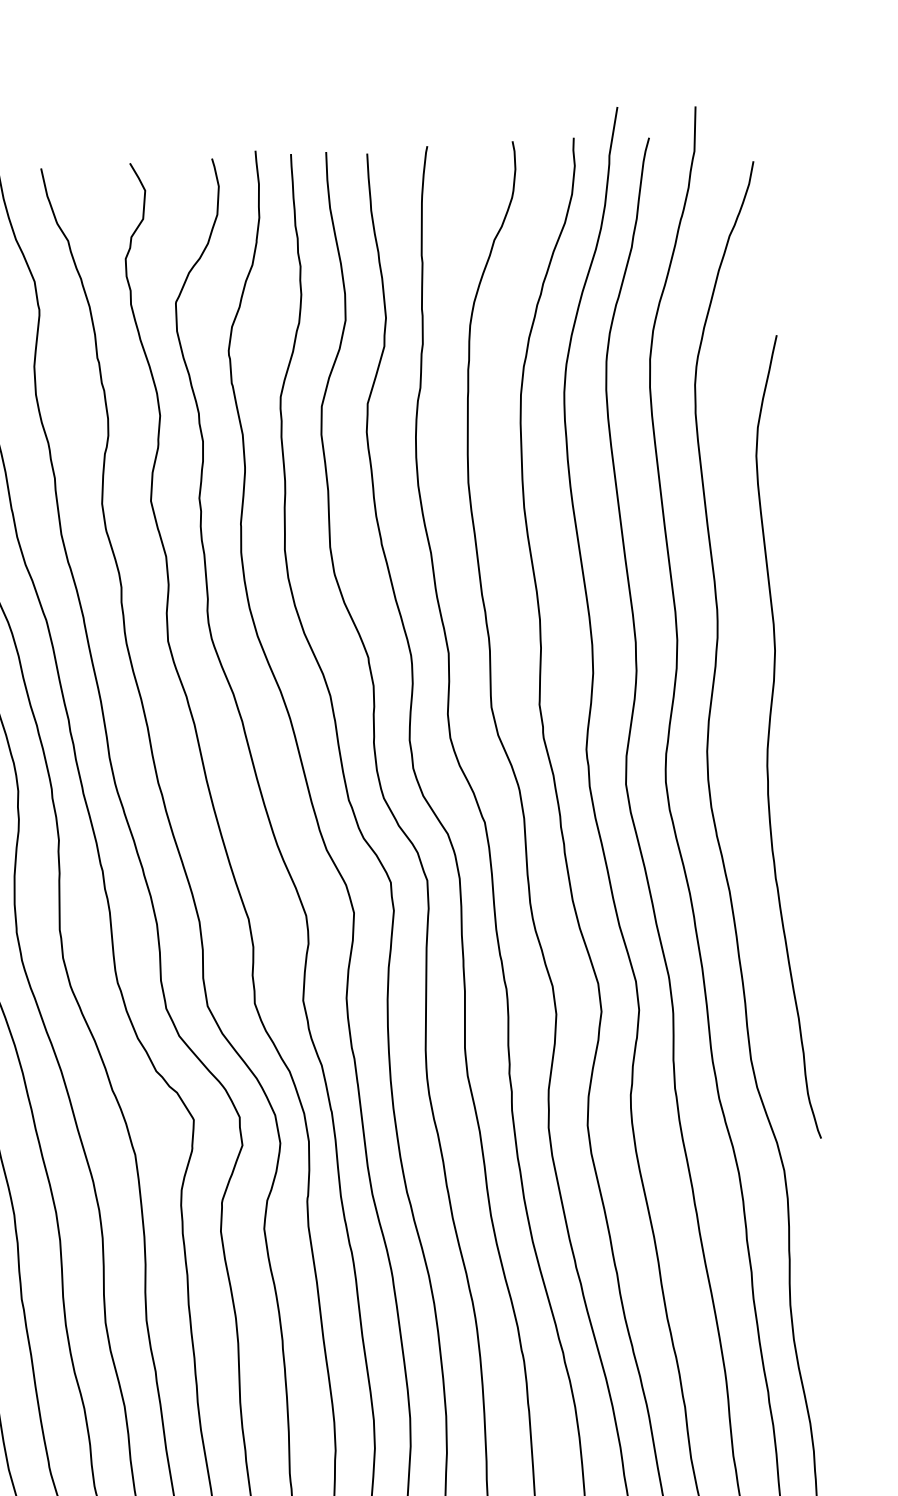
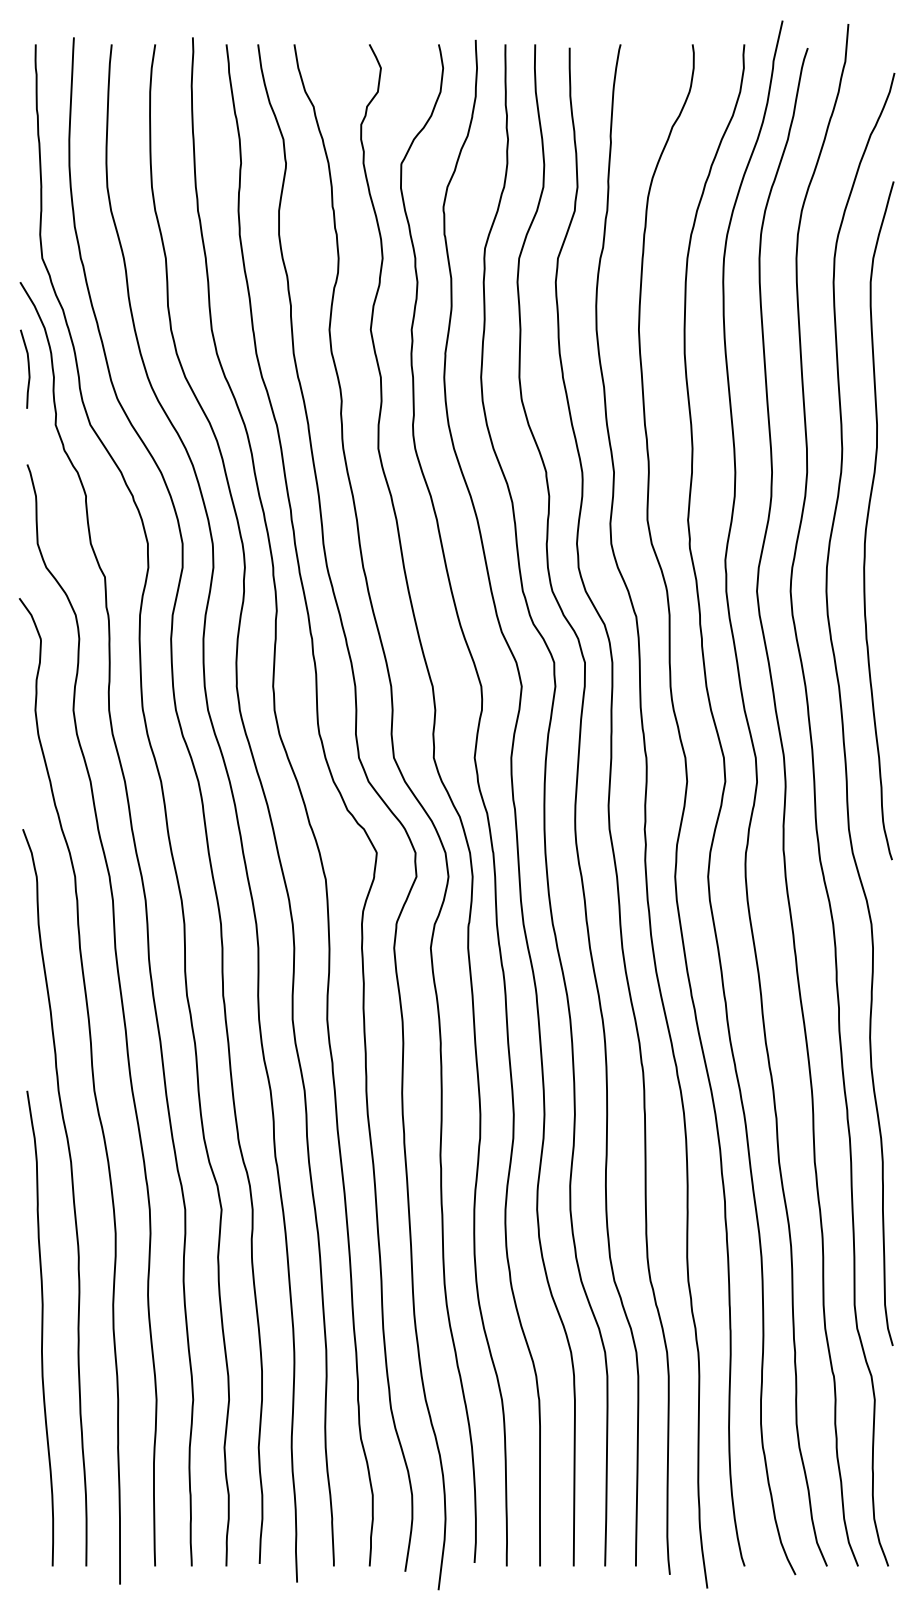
curve: (770, 738) -> (868, 520), moved

